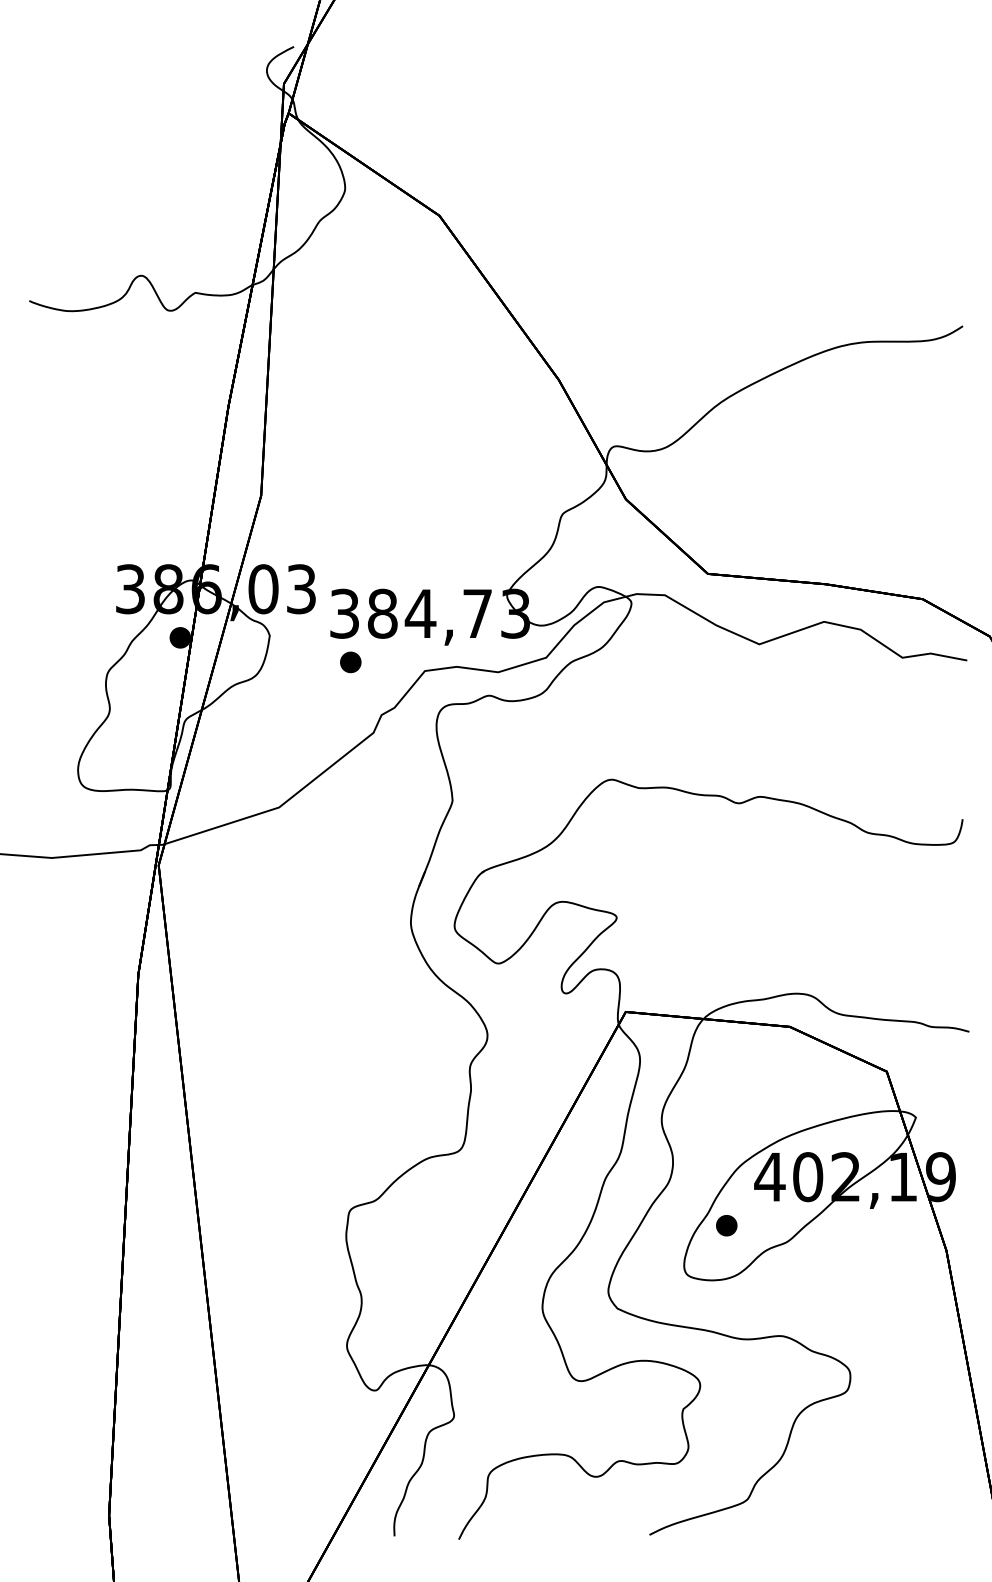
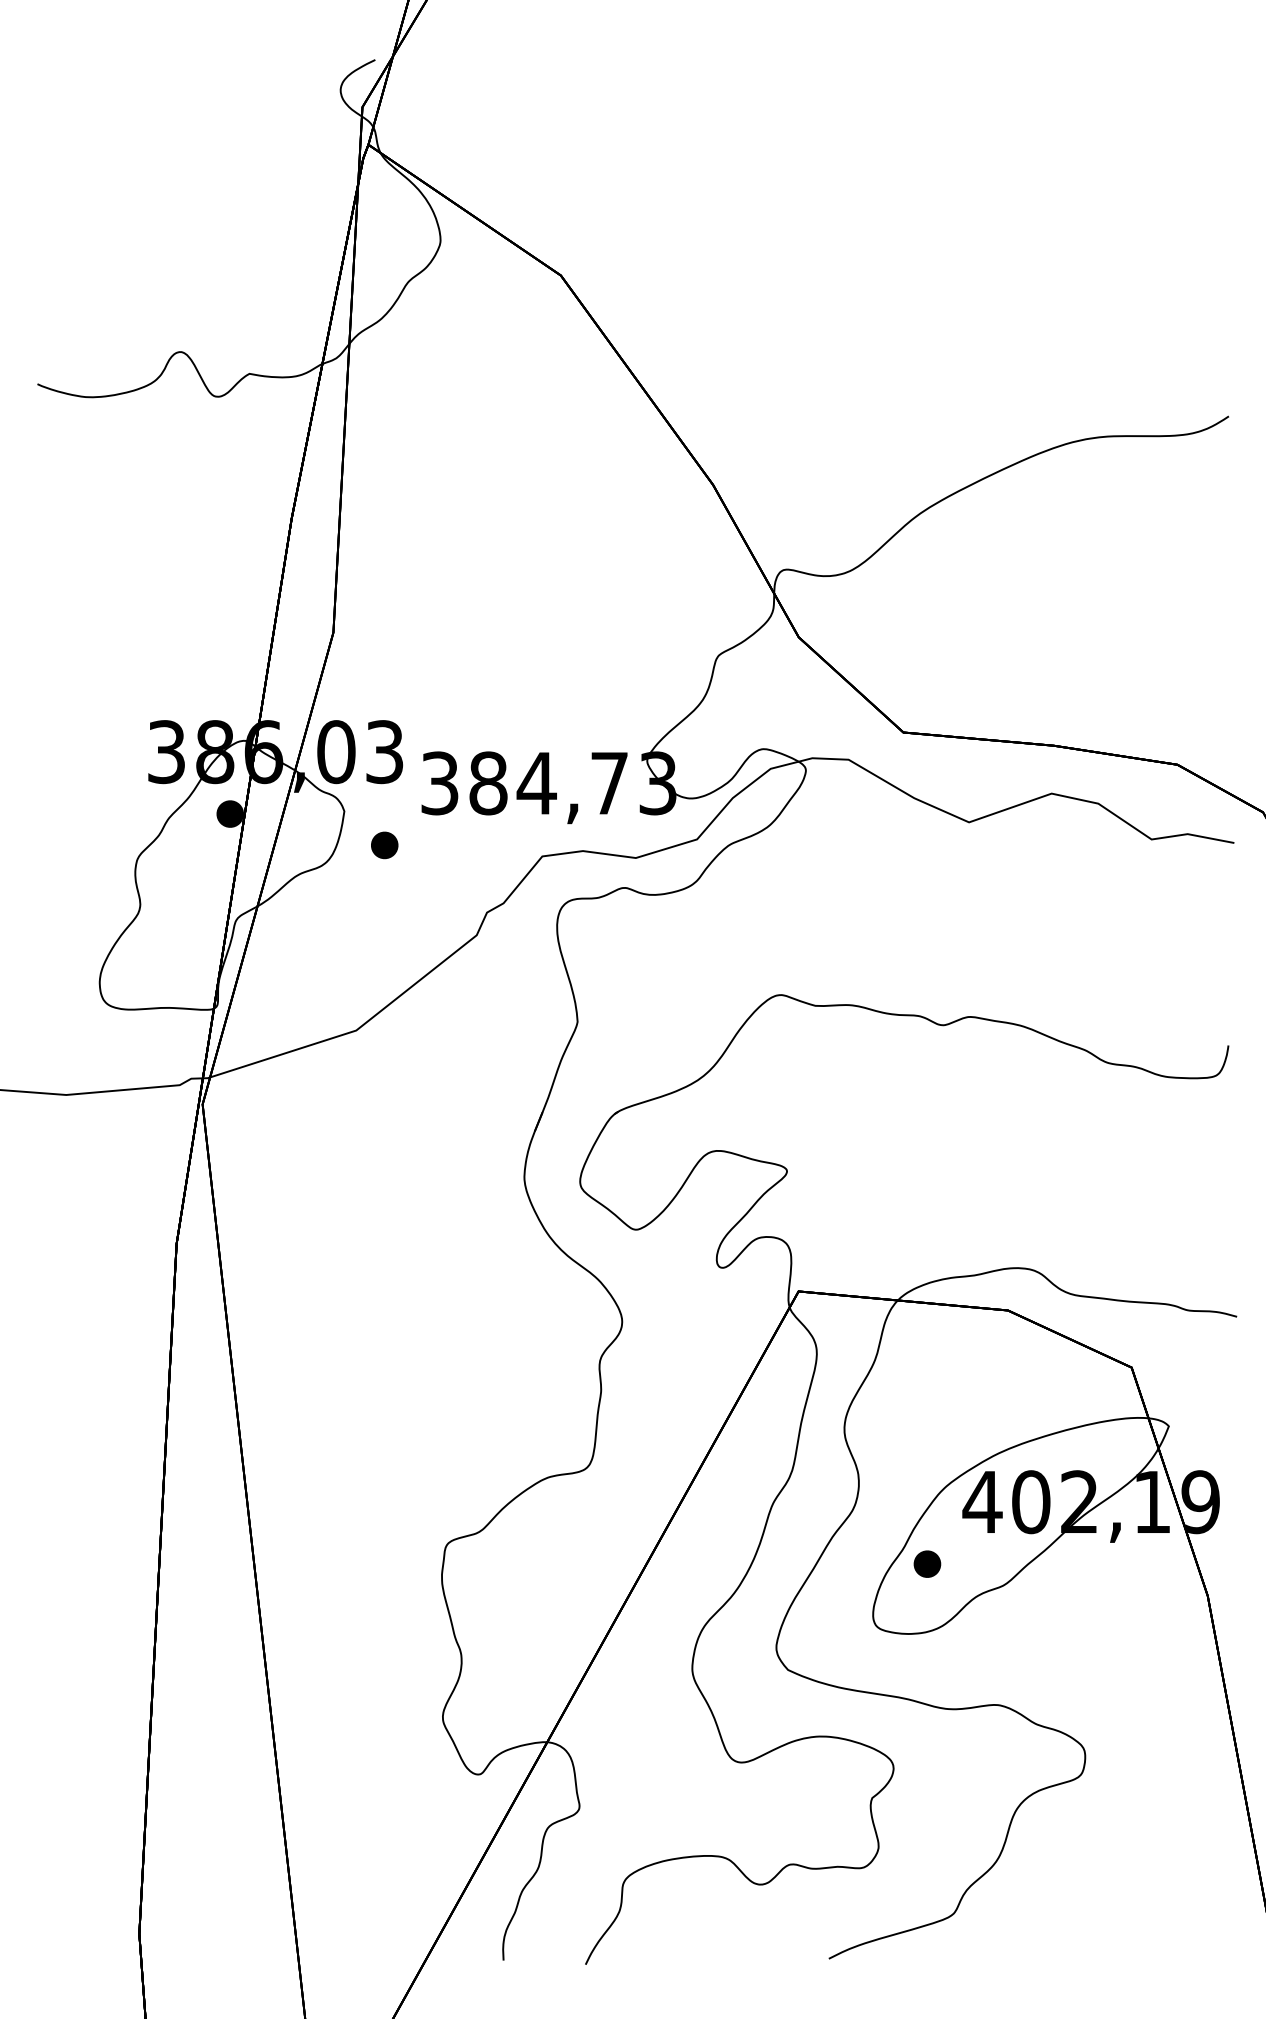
part: (350, 662) -> (384, 845), moved

